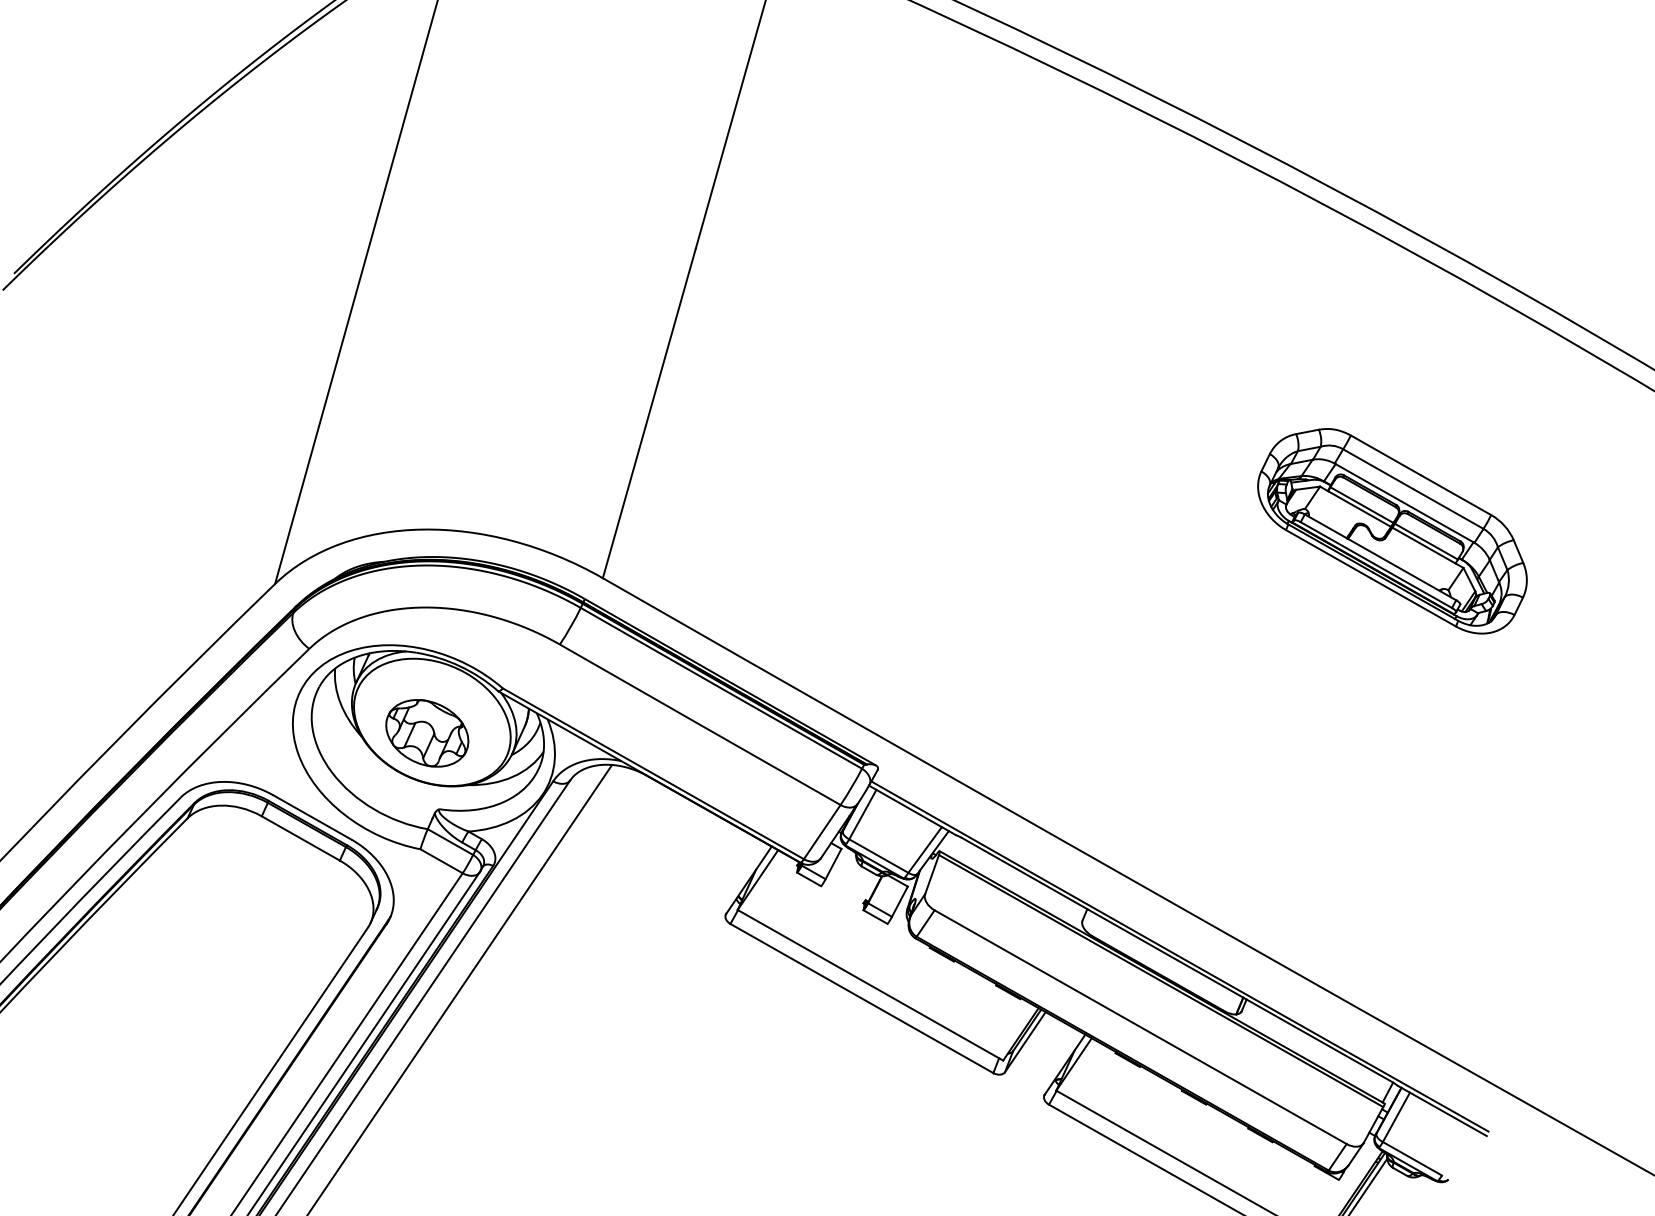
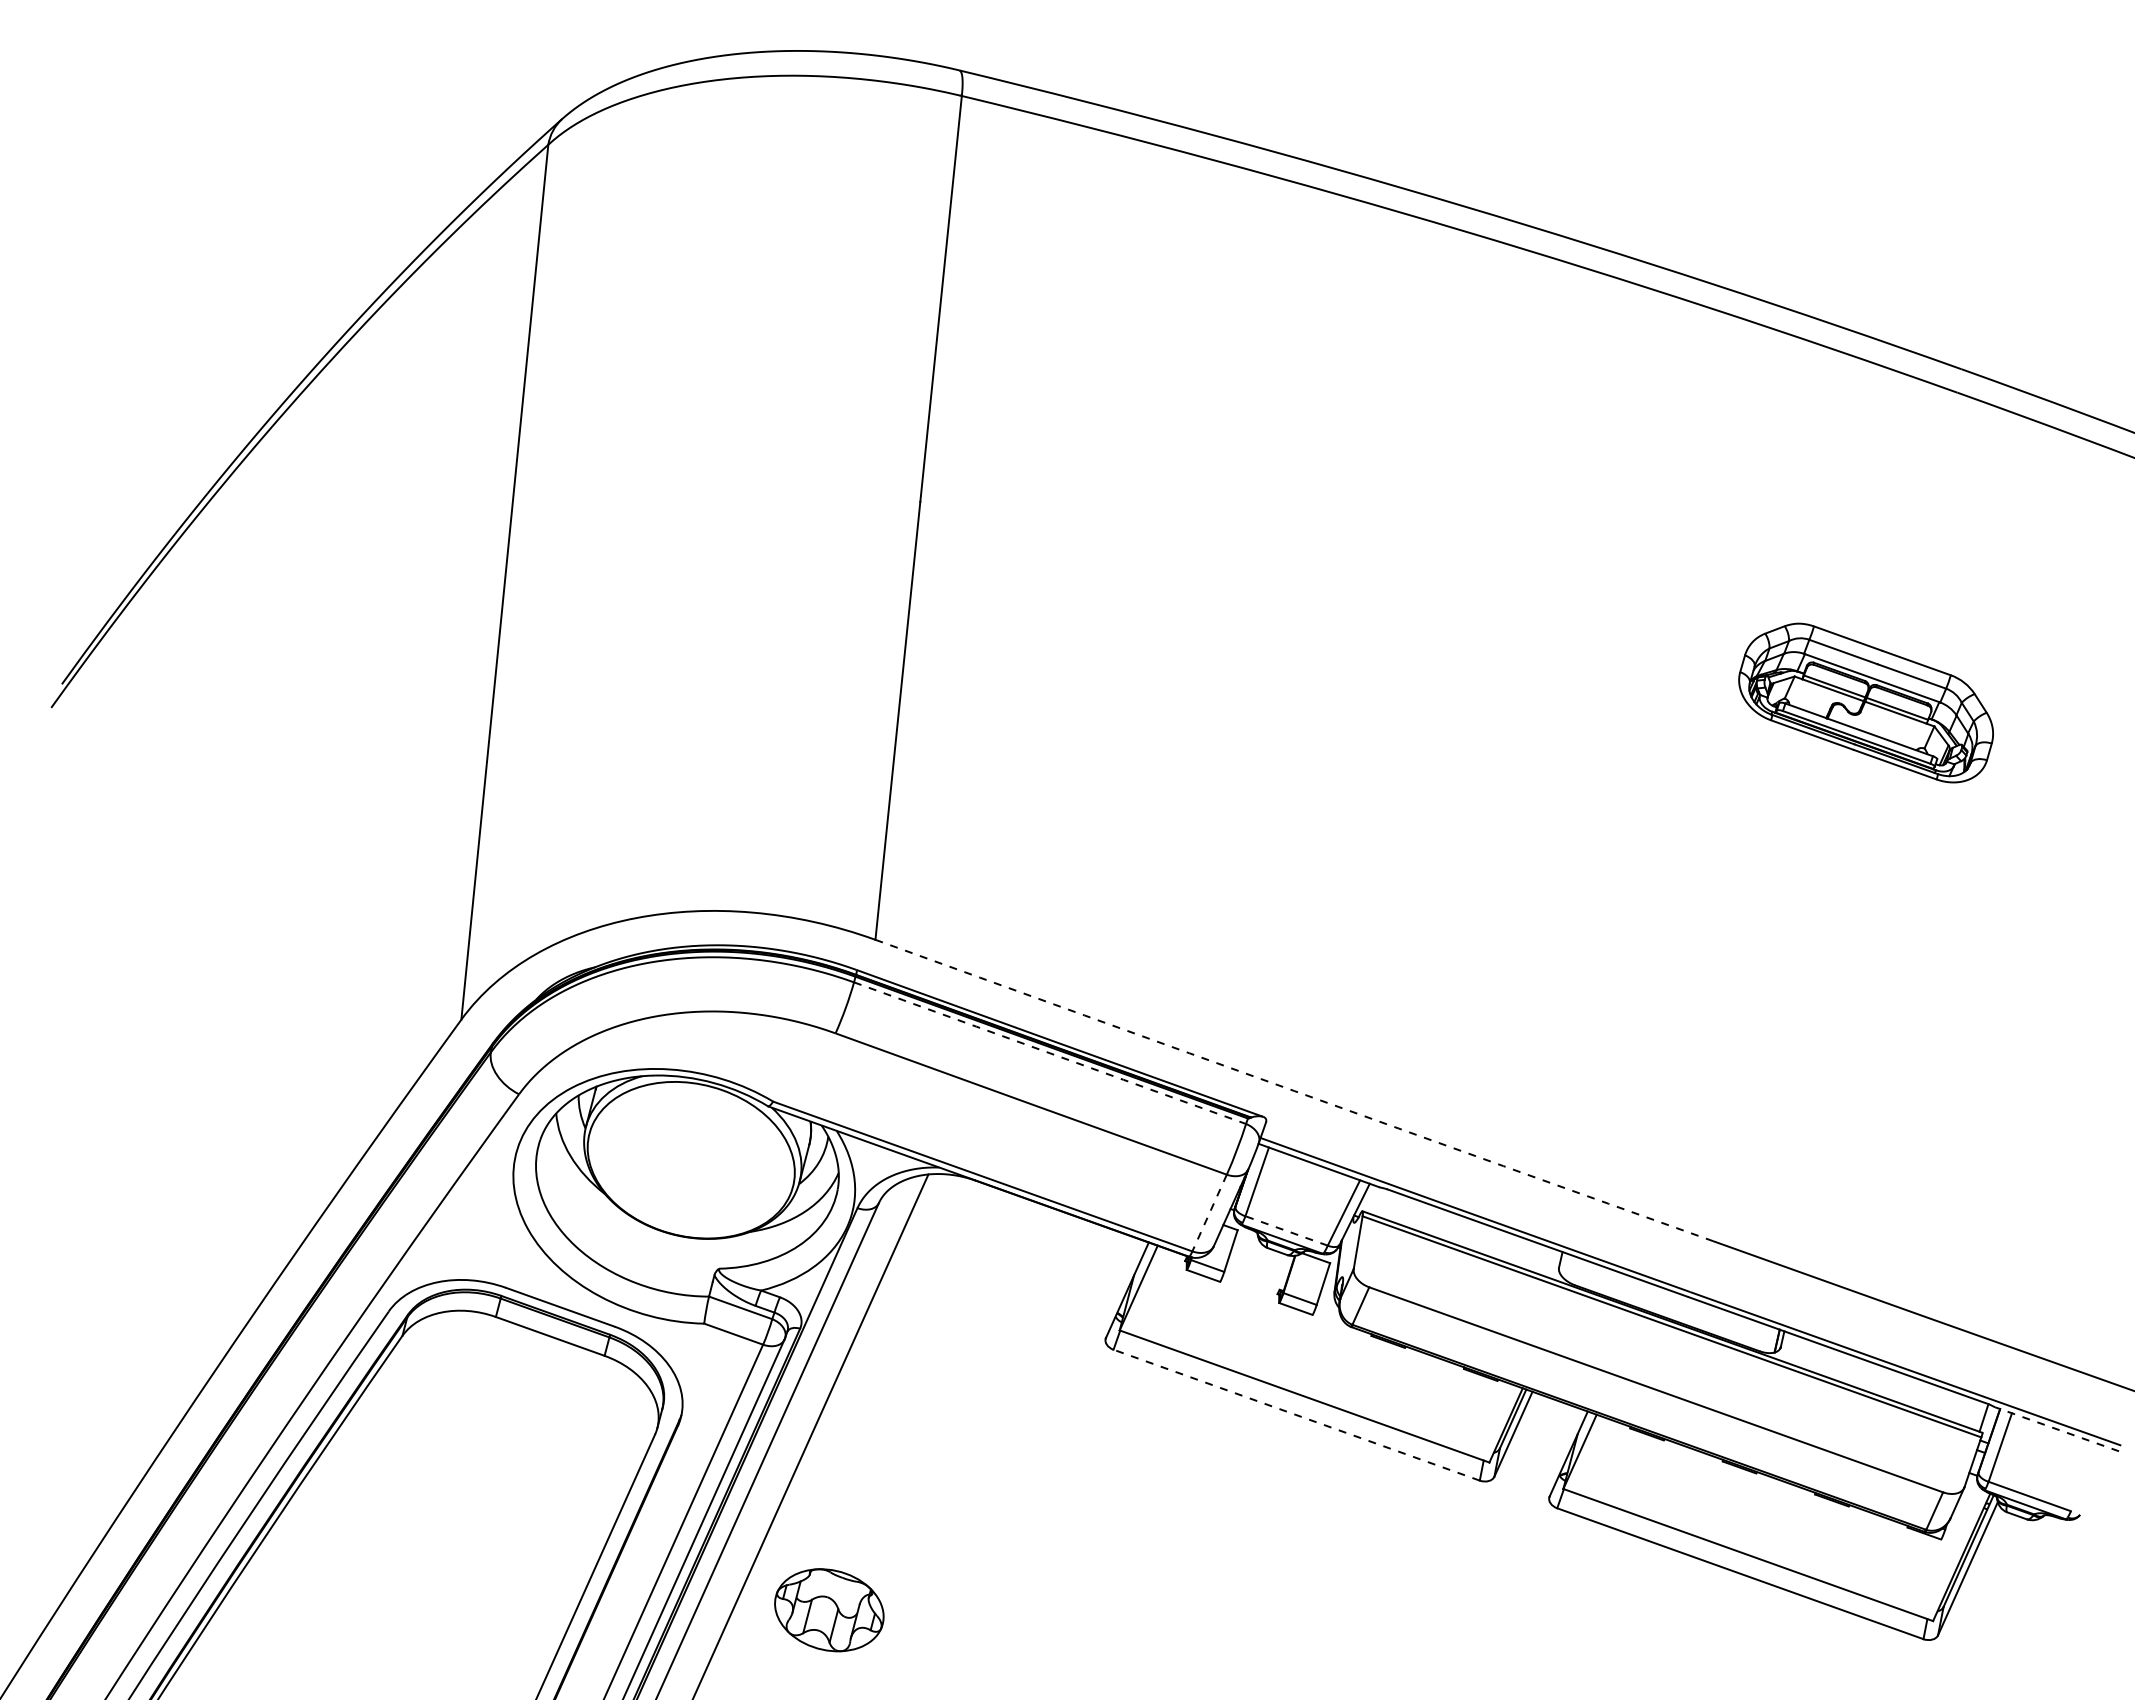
part: (1392, 528) -> (1865, 702), size x0.7
arc: (721, 688) -> (1050, 1053), solid -> dashed
part: (427, 733) -> (829, 1610), moved
arc: (903, 749) -> (1294, 1090), solid -> dashed
line: (822, 832) -> (1209, 1213), solid -> dashed
line: (878, 855) -> (1286, 1230), solid -> dashed
line: (861, 998) -> (1296, 1415), solid -> dashed
line: (1442, 1111) -> (2057, 1429), solid -> dashed

